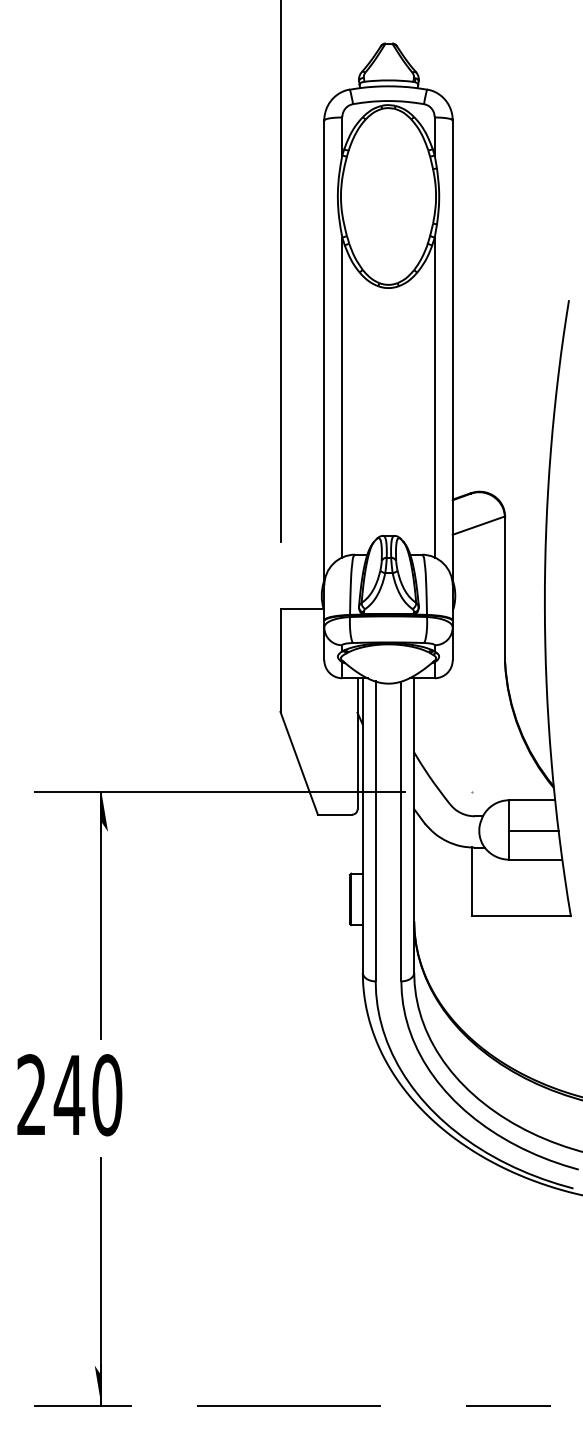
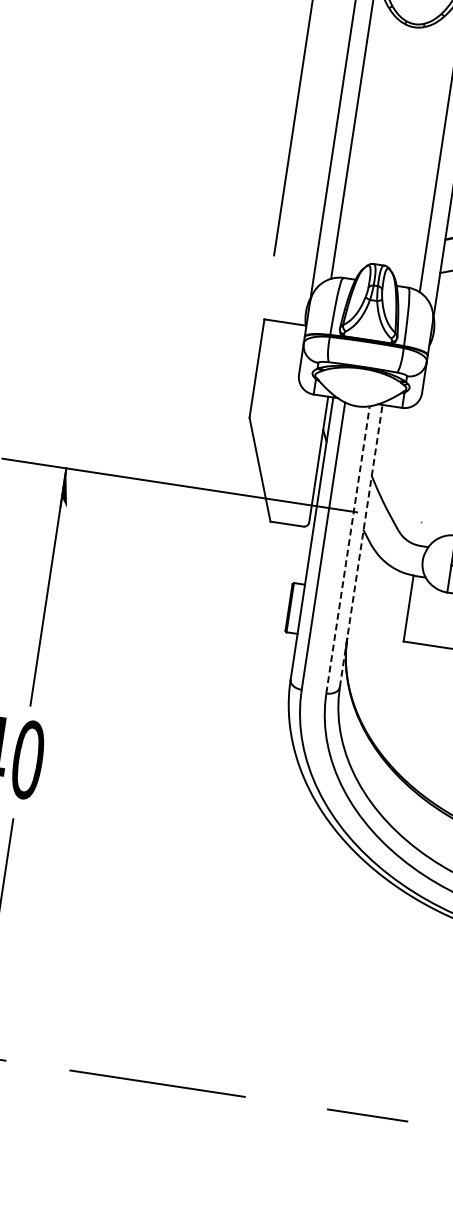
line: (414, 825) -> (361, 546), solid -> dashed
line: (401, 831) -> (348, 549), solid -> dashed

